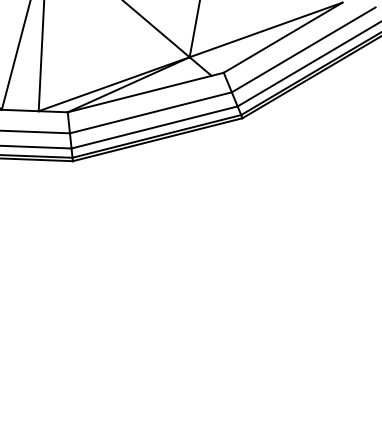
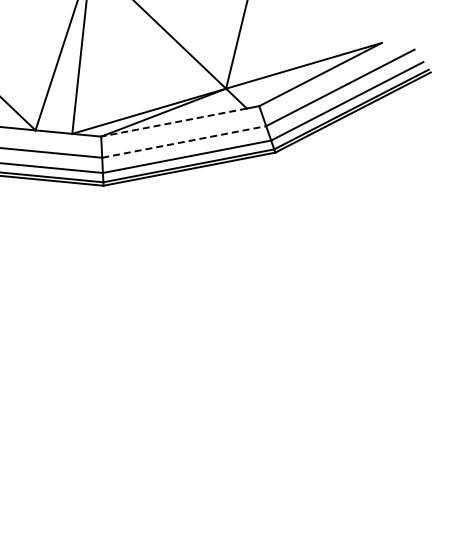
line: (139, 94) -> (173, 122), solid -> dashed
line: (151, 112) -> (184, 141), solid -> dashed

